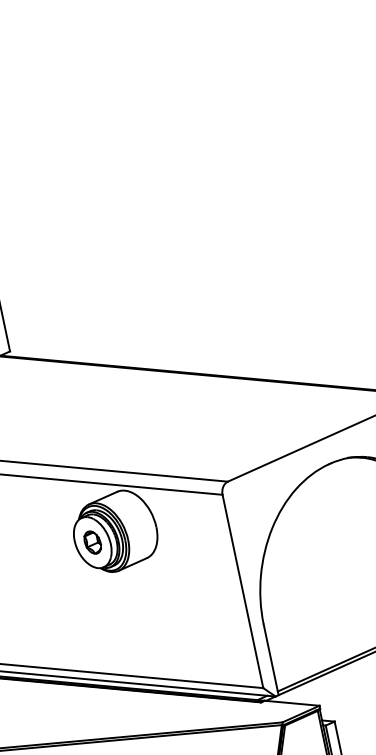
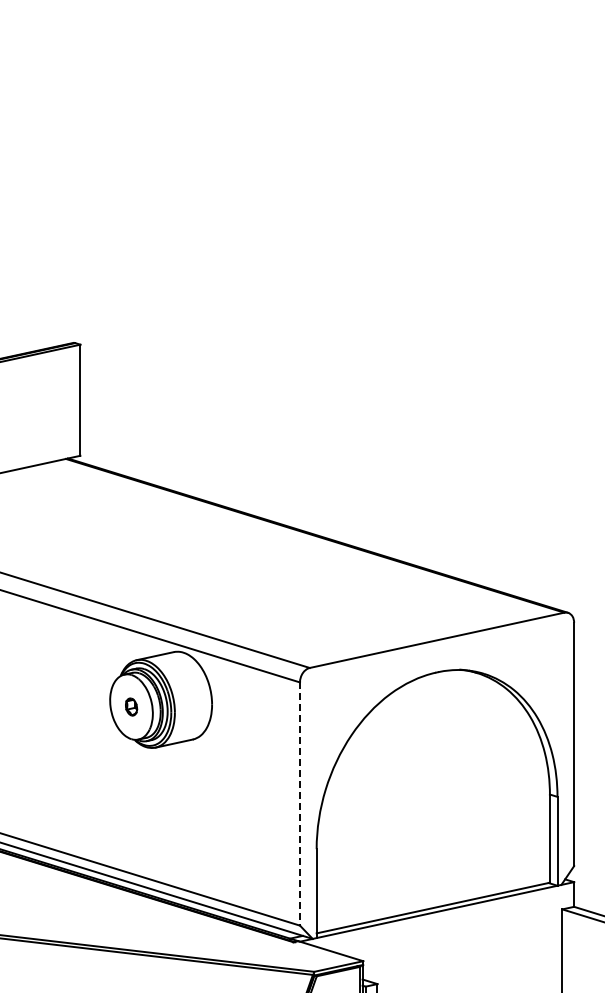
part: (92, 542) -> (131, 706), size x0.6
line: (243, 591) -> (300, 804), solid -> dashed

